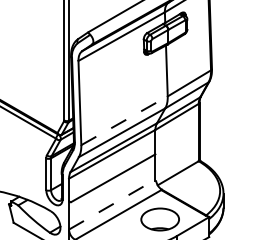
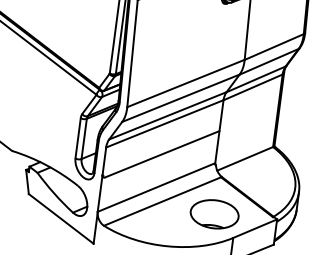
line: (124, 120) -> (186, 83), dashed -> solid
line: (112, 204) -> (156, 187), dashed -> solid

